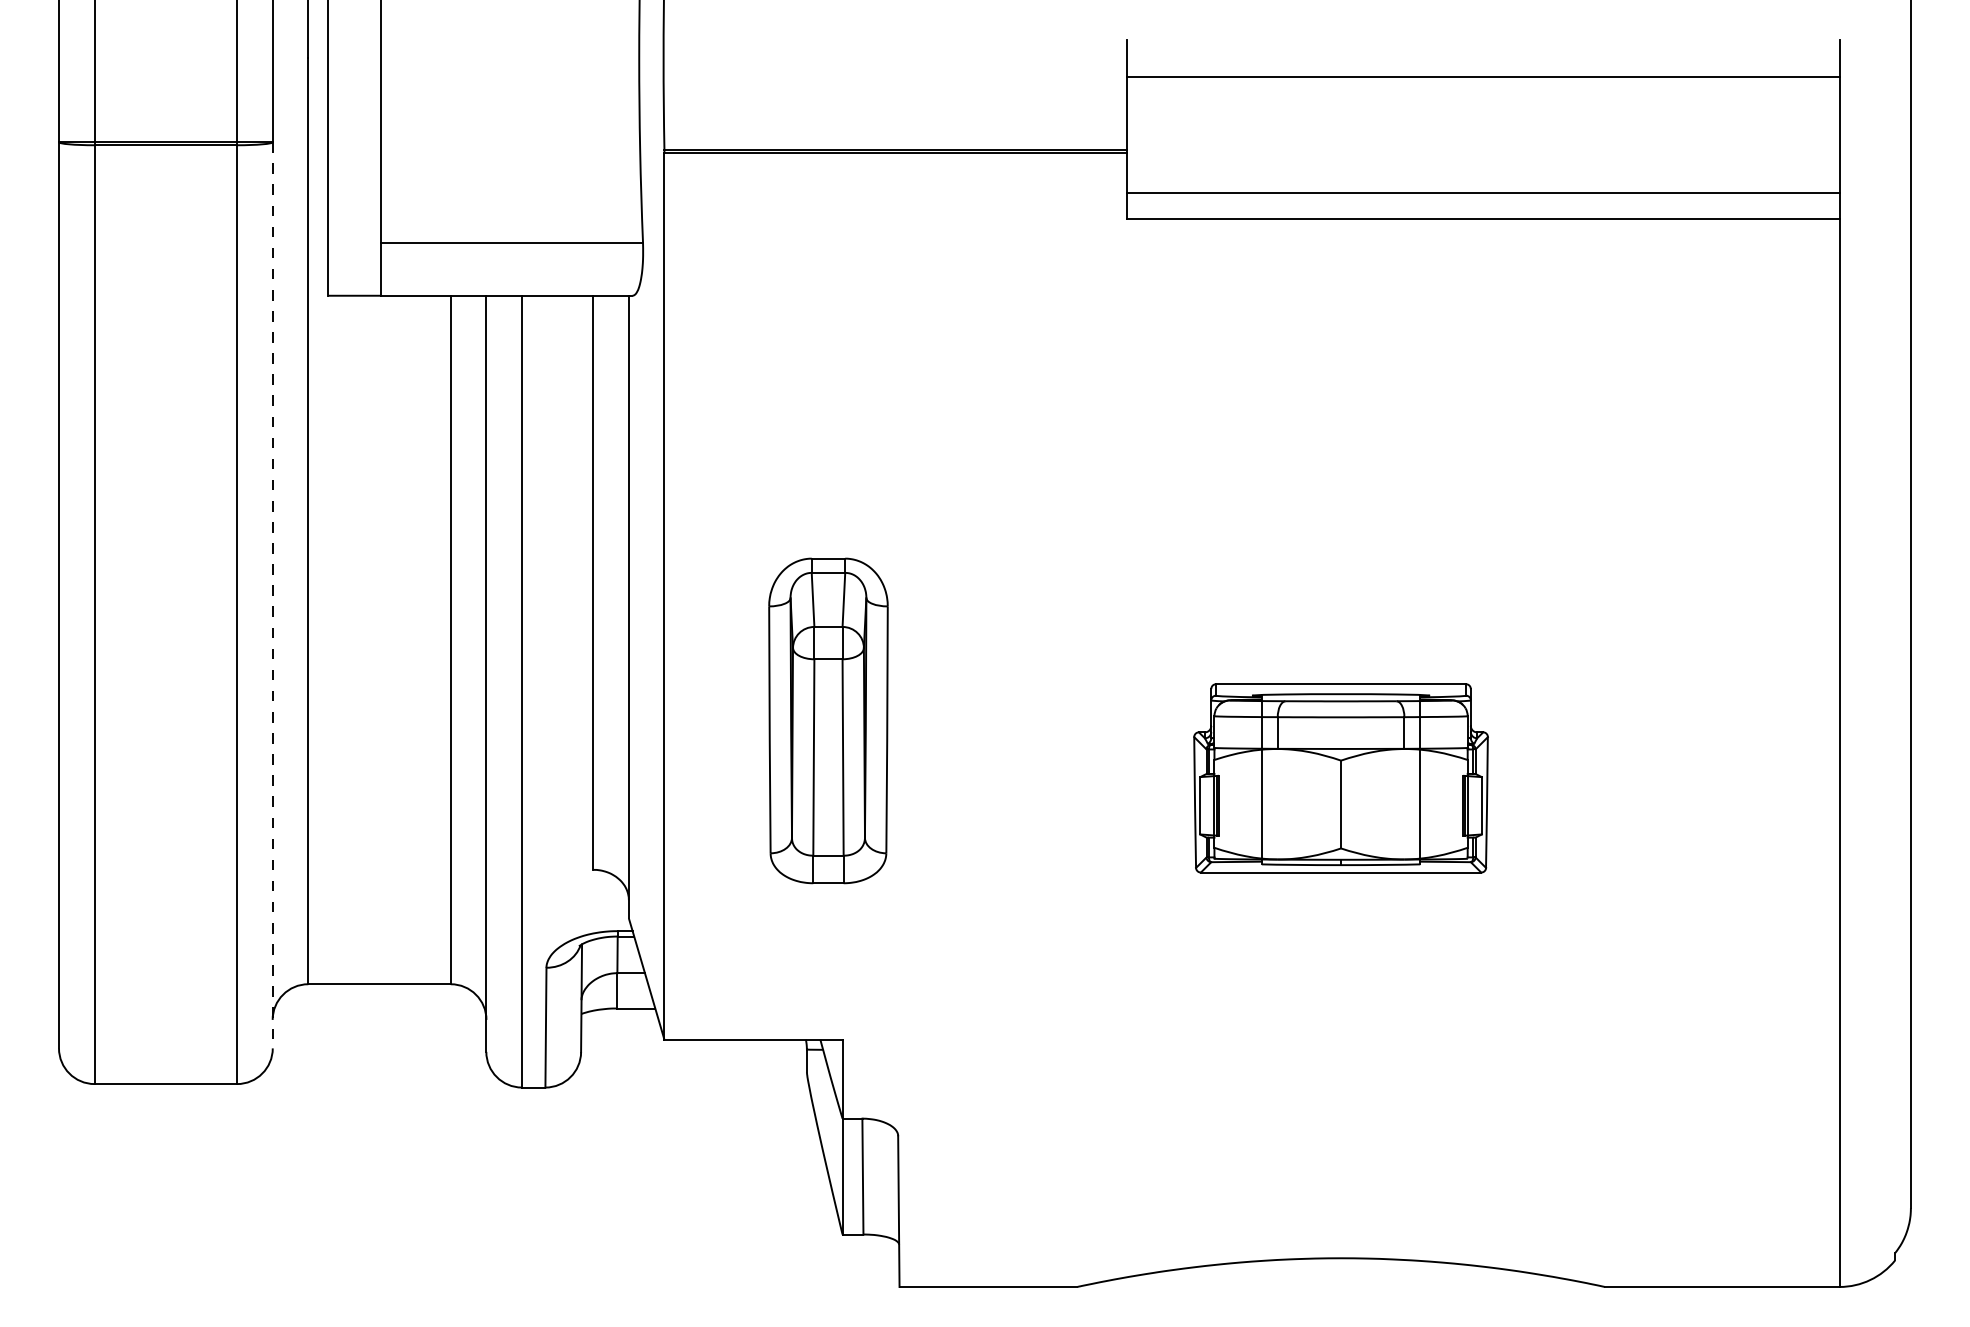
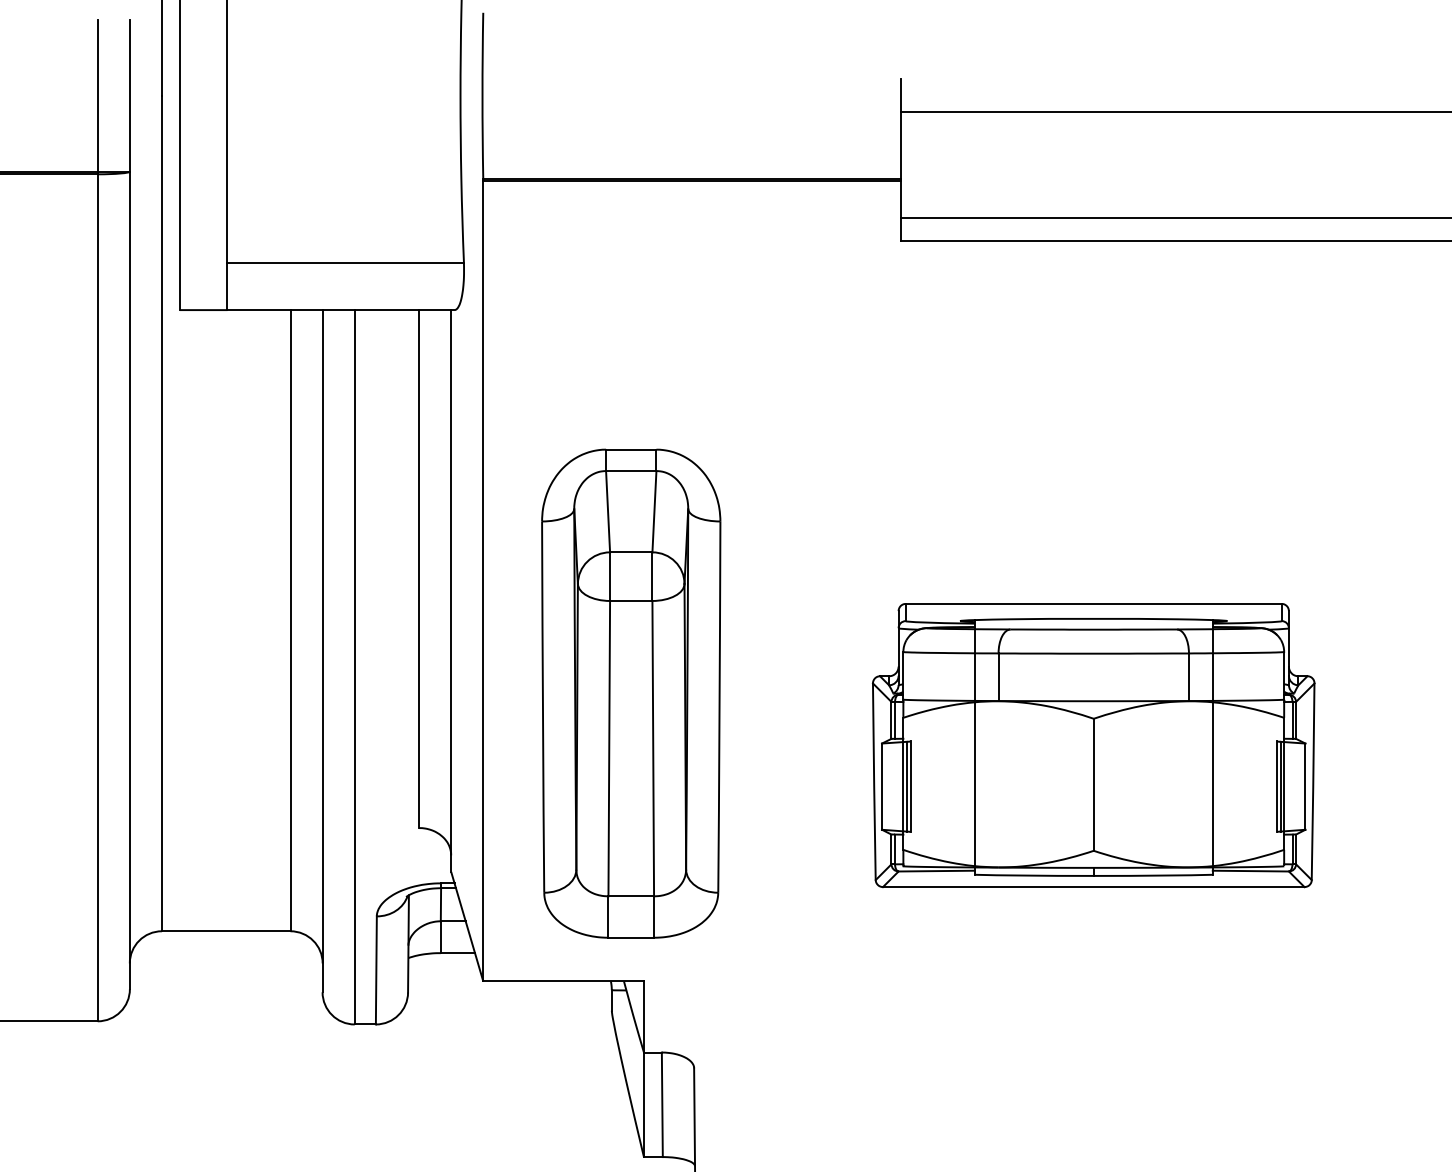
line: (272, 595) -> (129, 580), dashed -> solid
part: (828, 720) -> (631, 693), size x1.67
part: (1340, 778) -> (1093, 745), size x1.67

